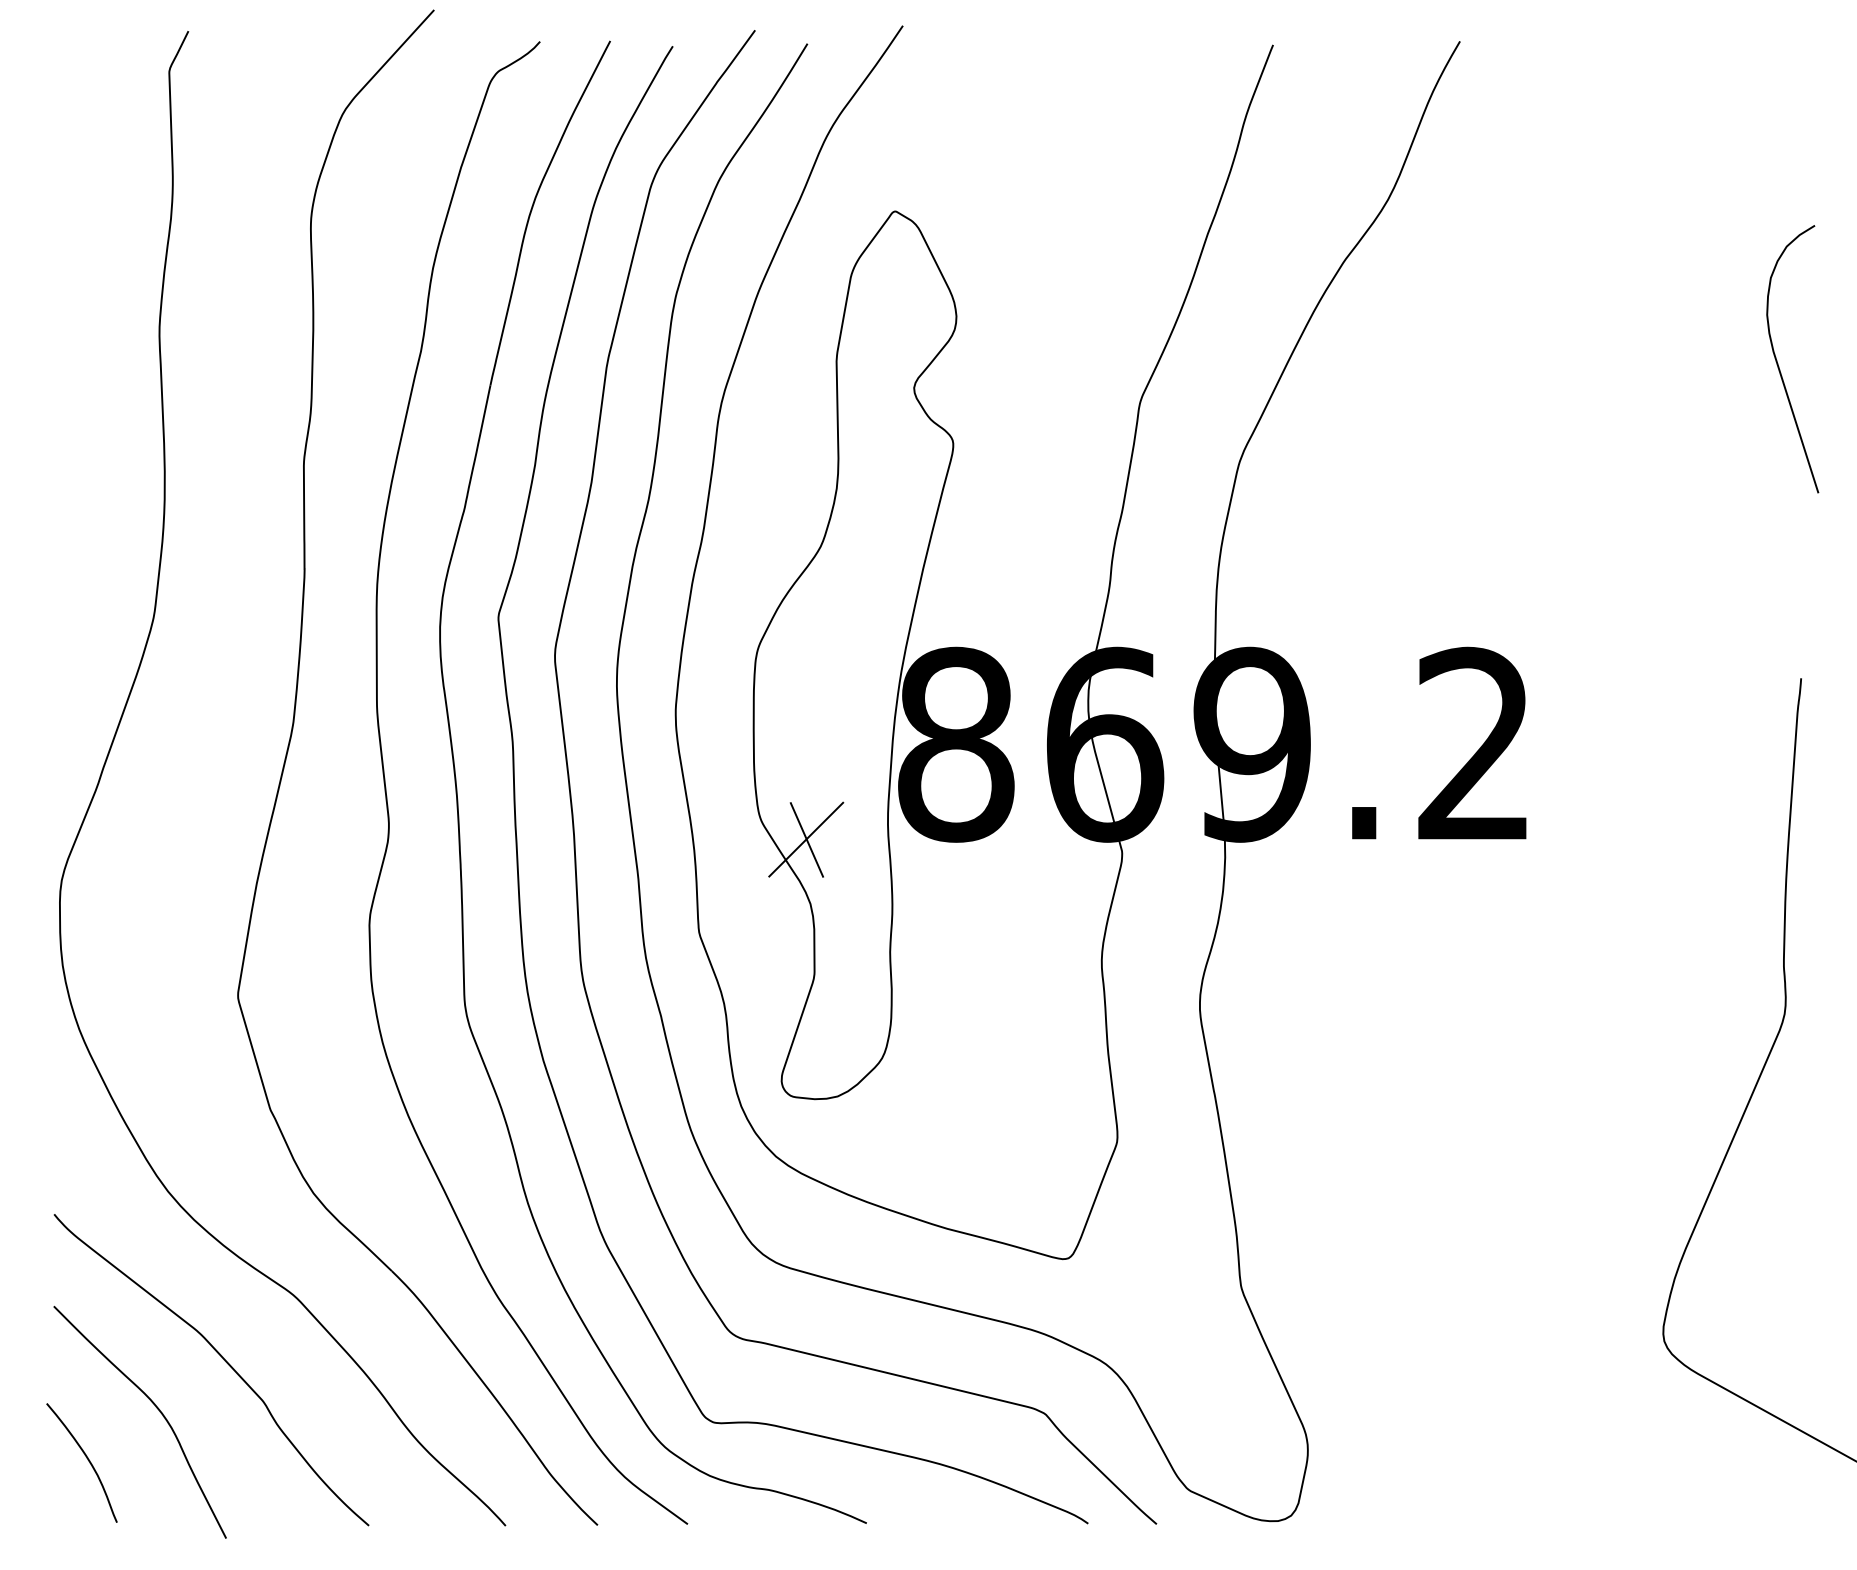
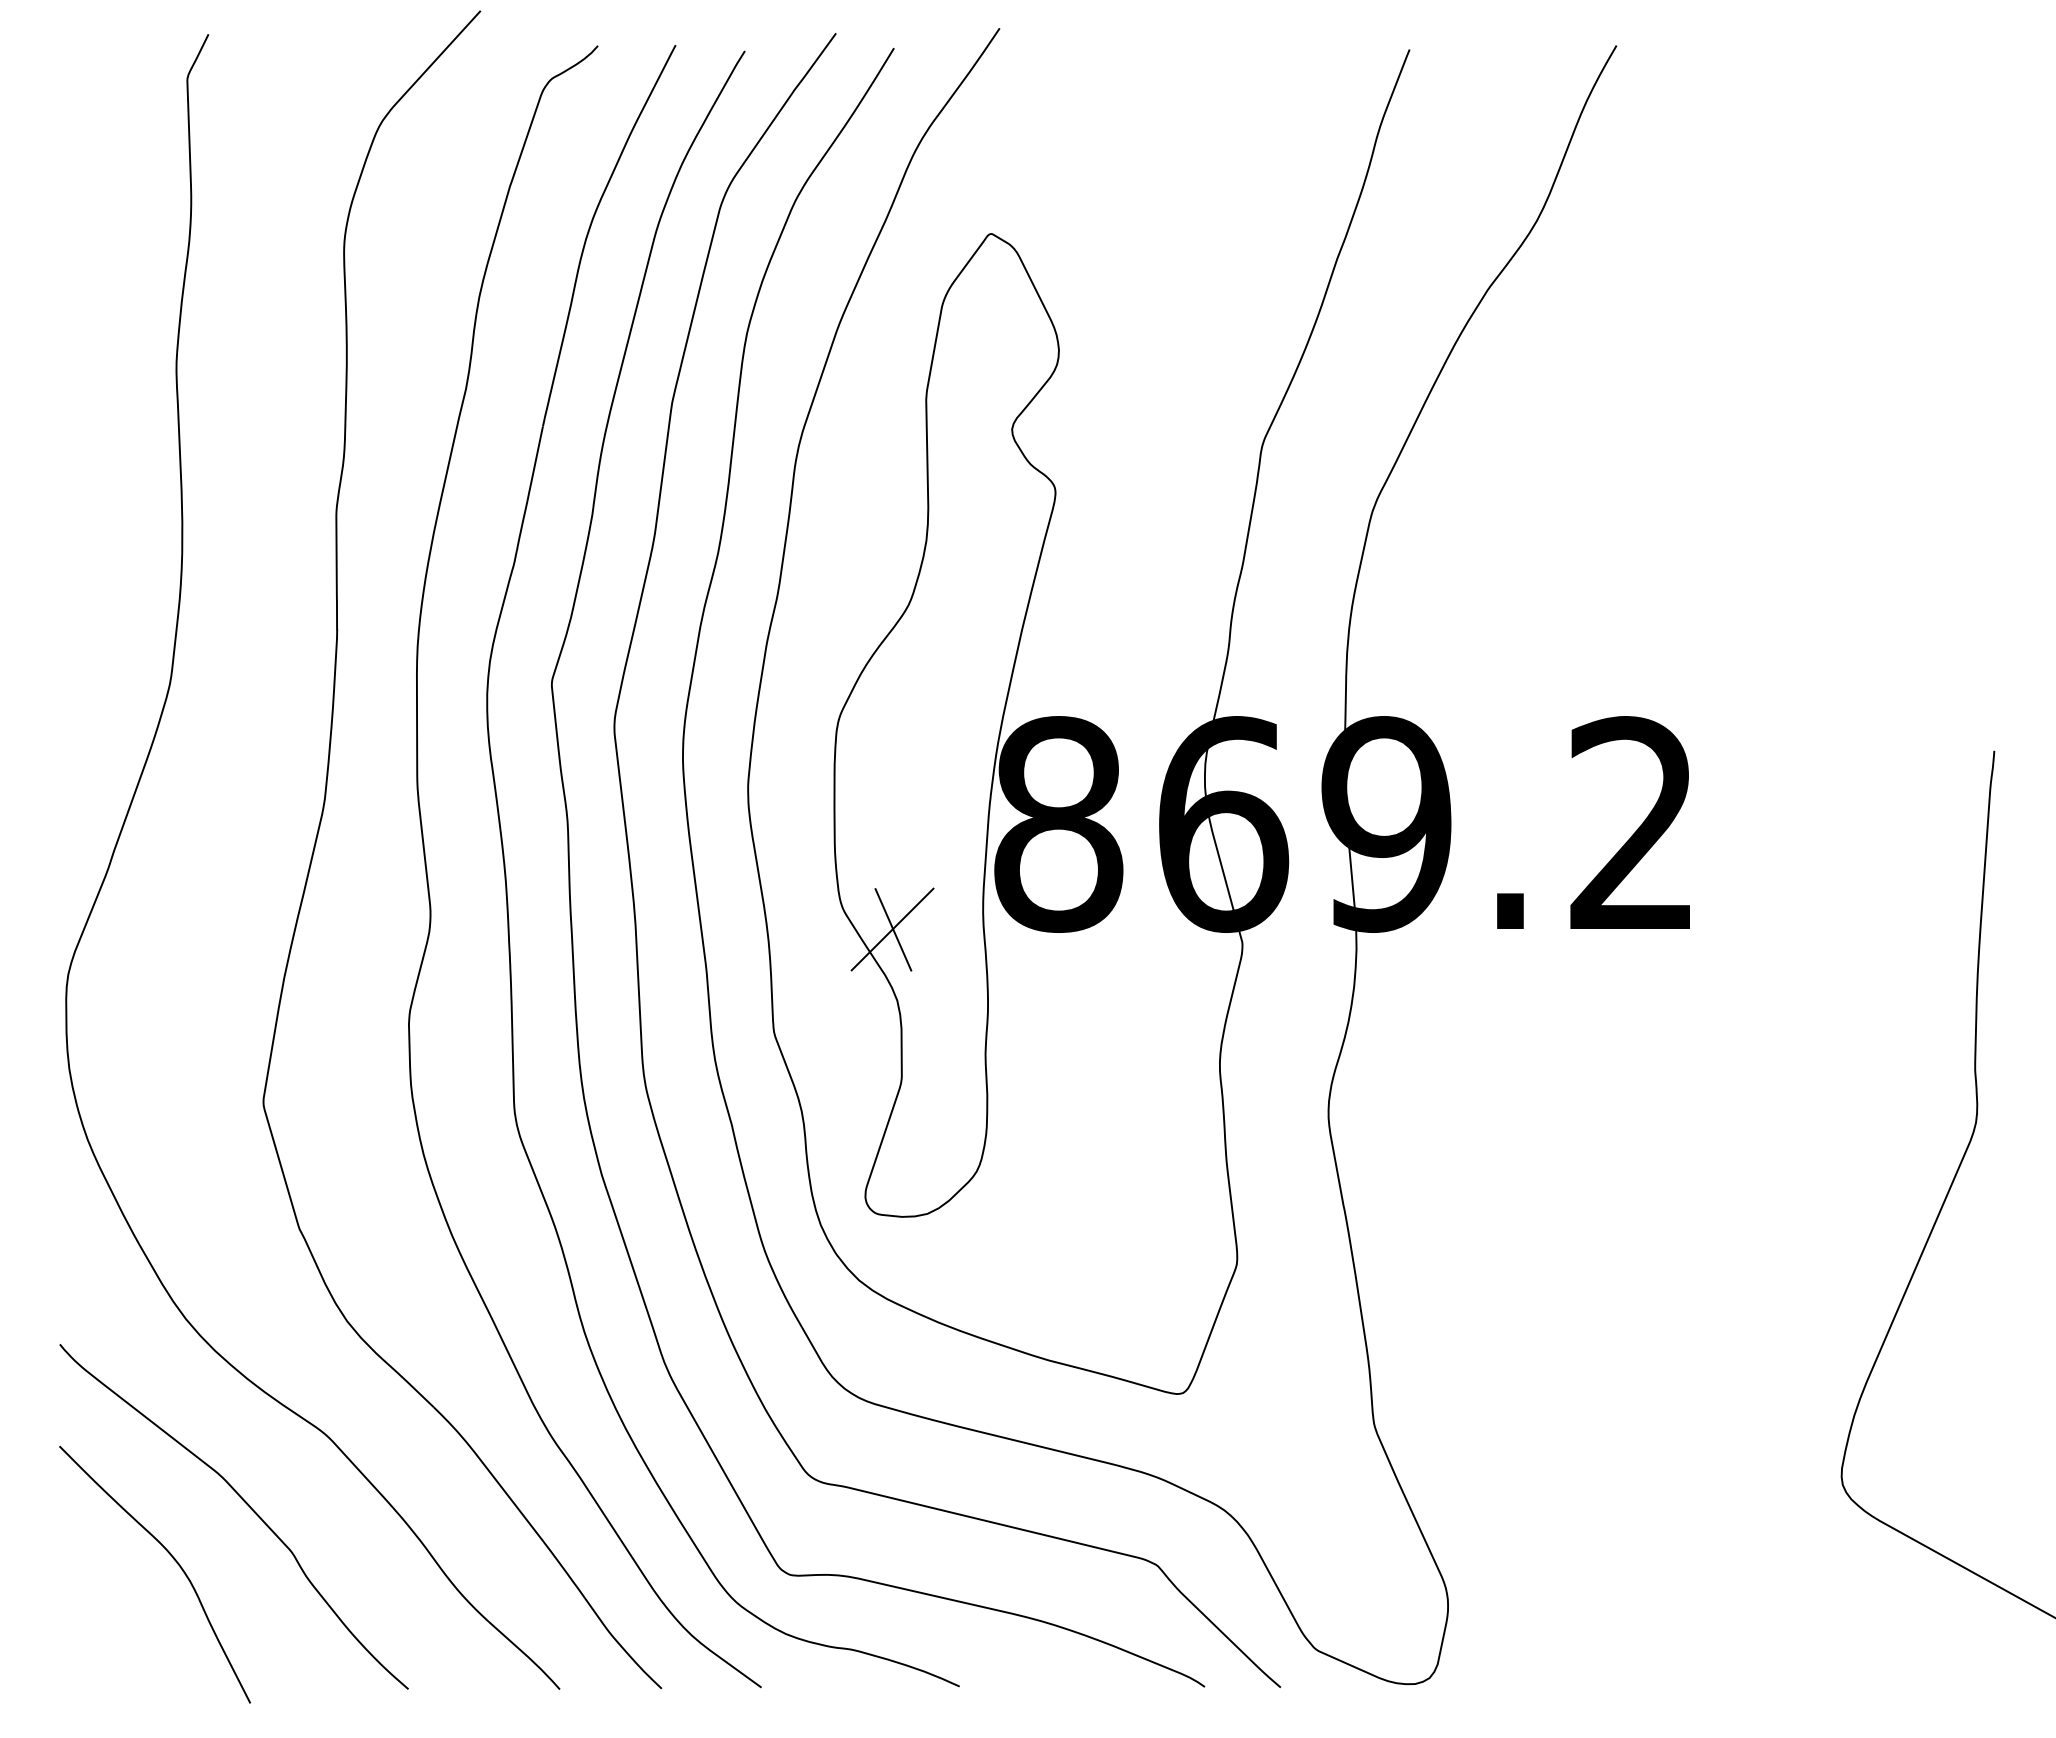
curve: (1778, 364) -> (1969, 403), removed
curve: (86, 1458) -> (95, 1614), removed

